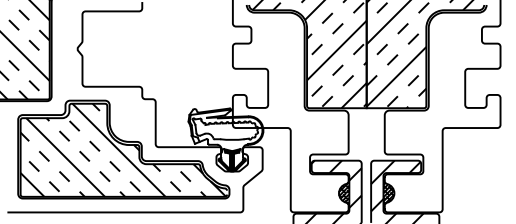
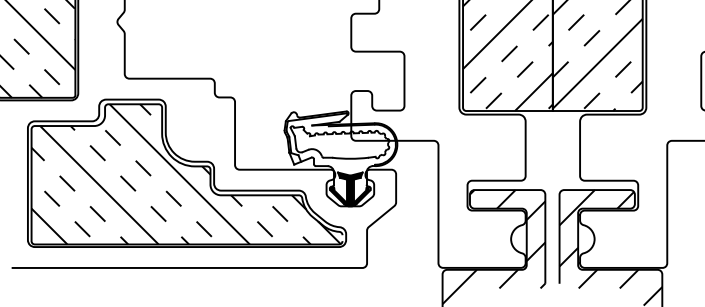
hatch: (344, 193) -> (519, 239), removed
hatch: (388, 194) -> (585, 240), removed

